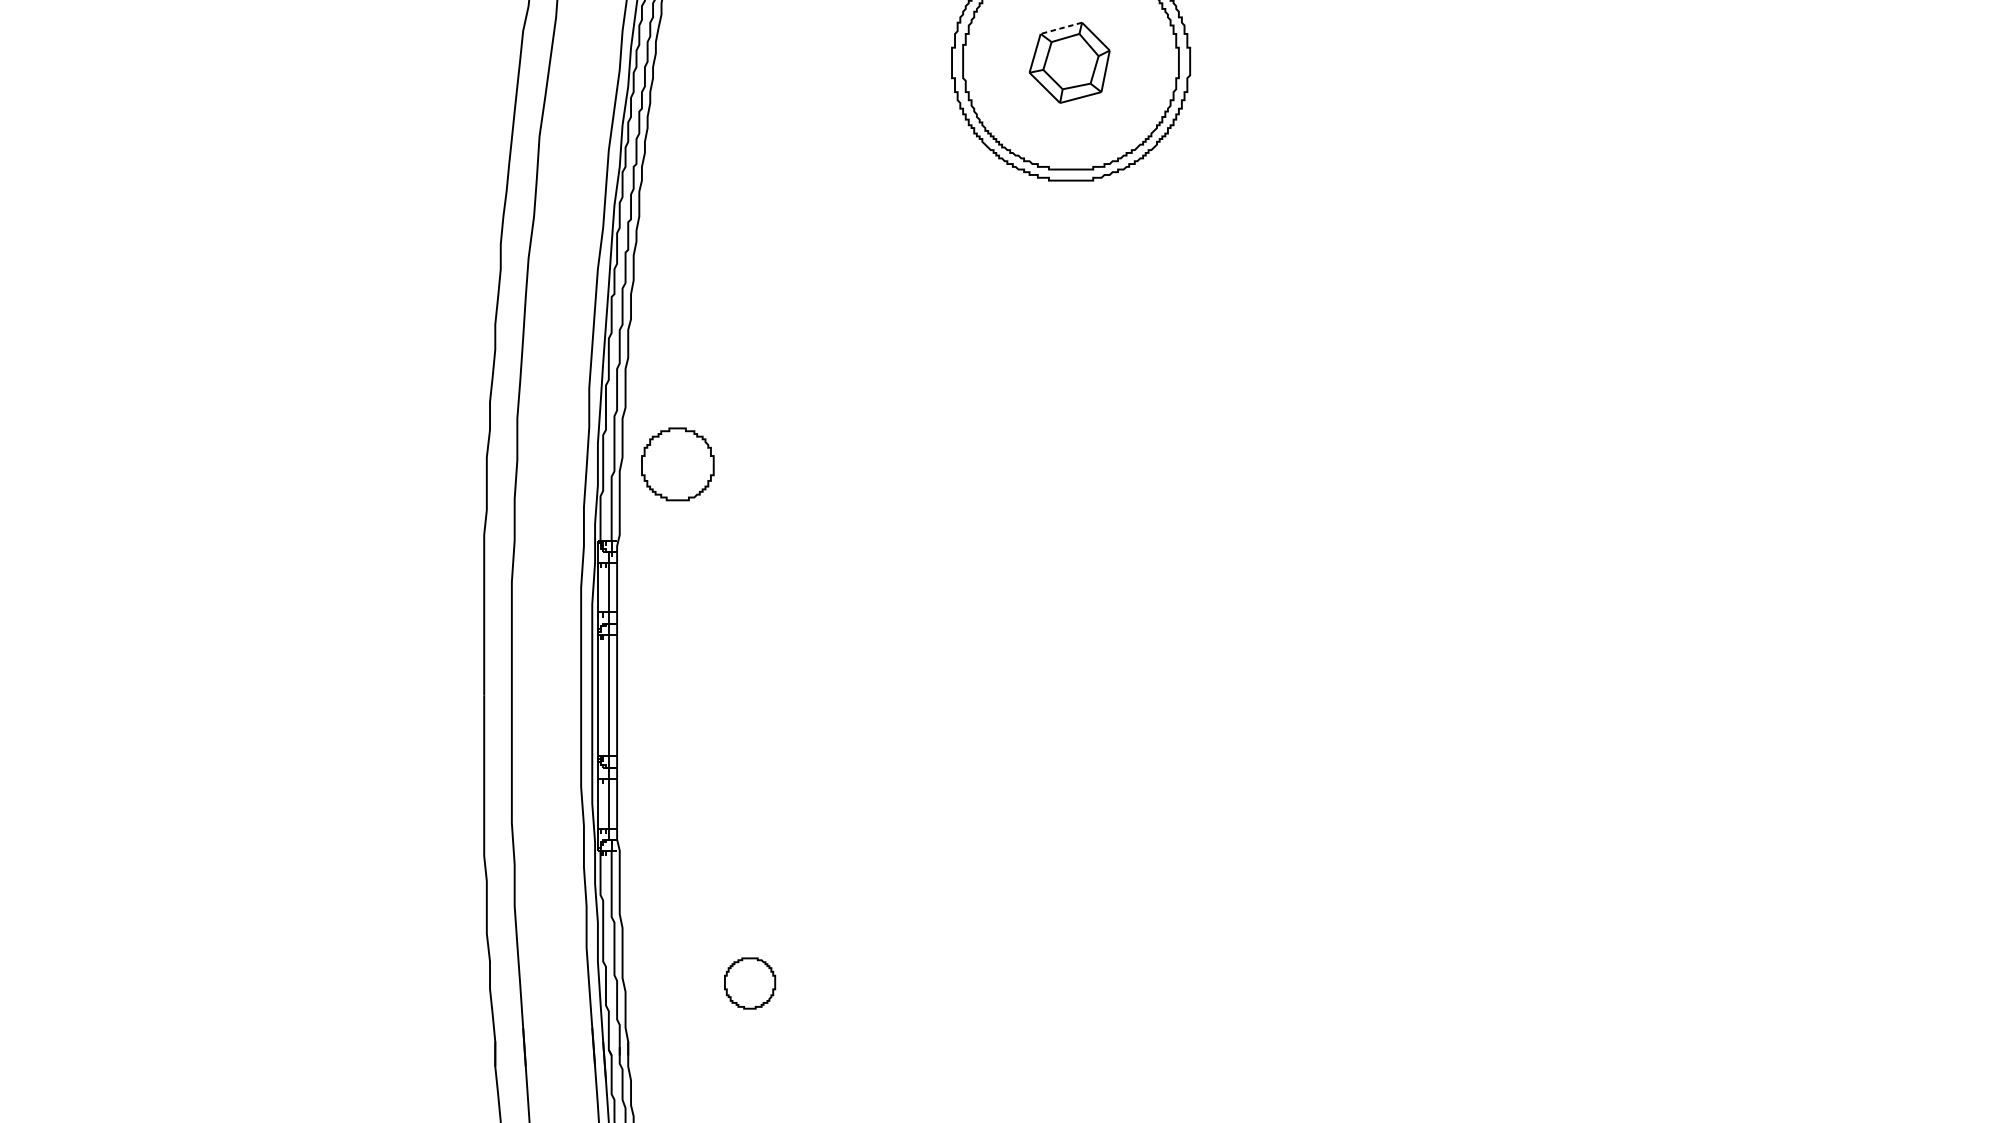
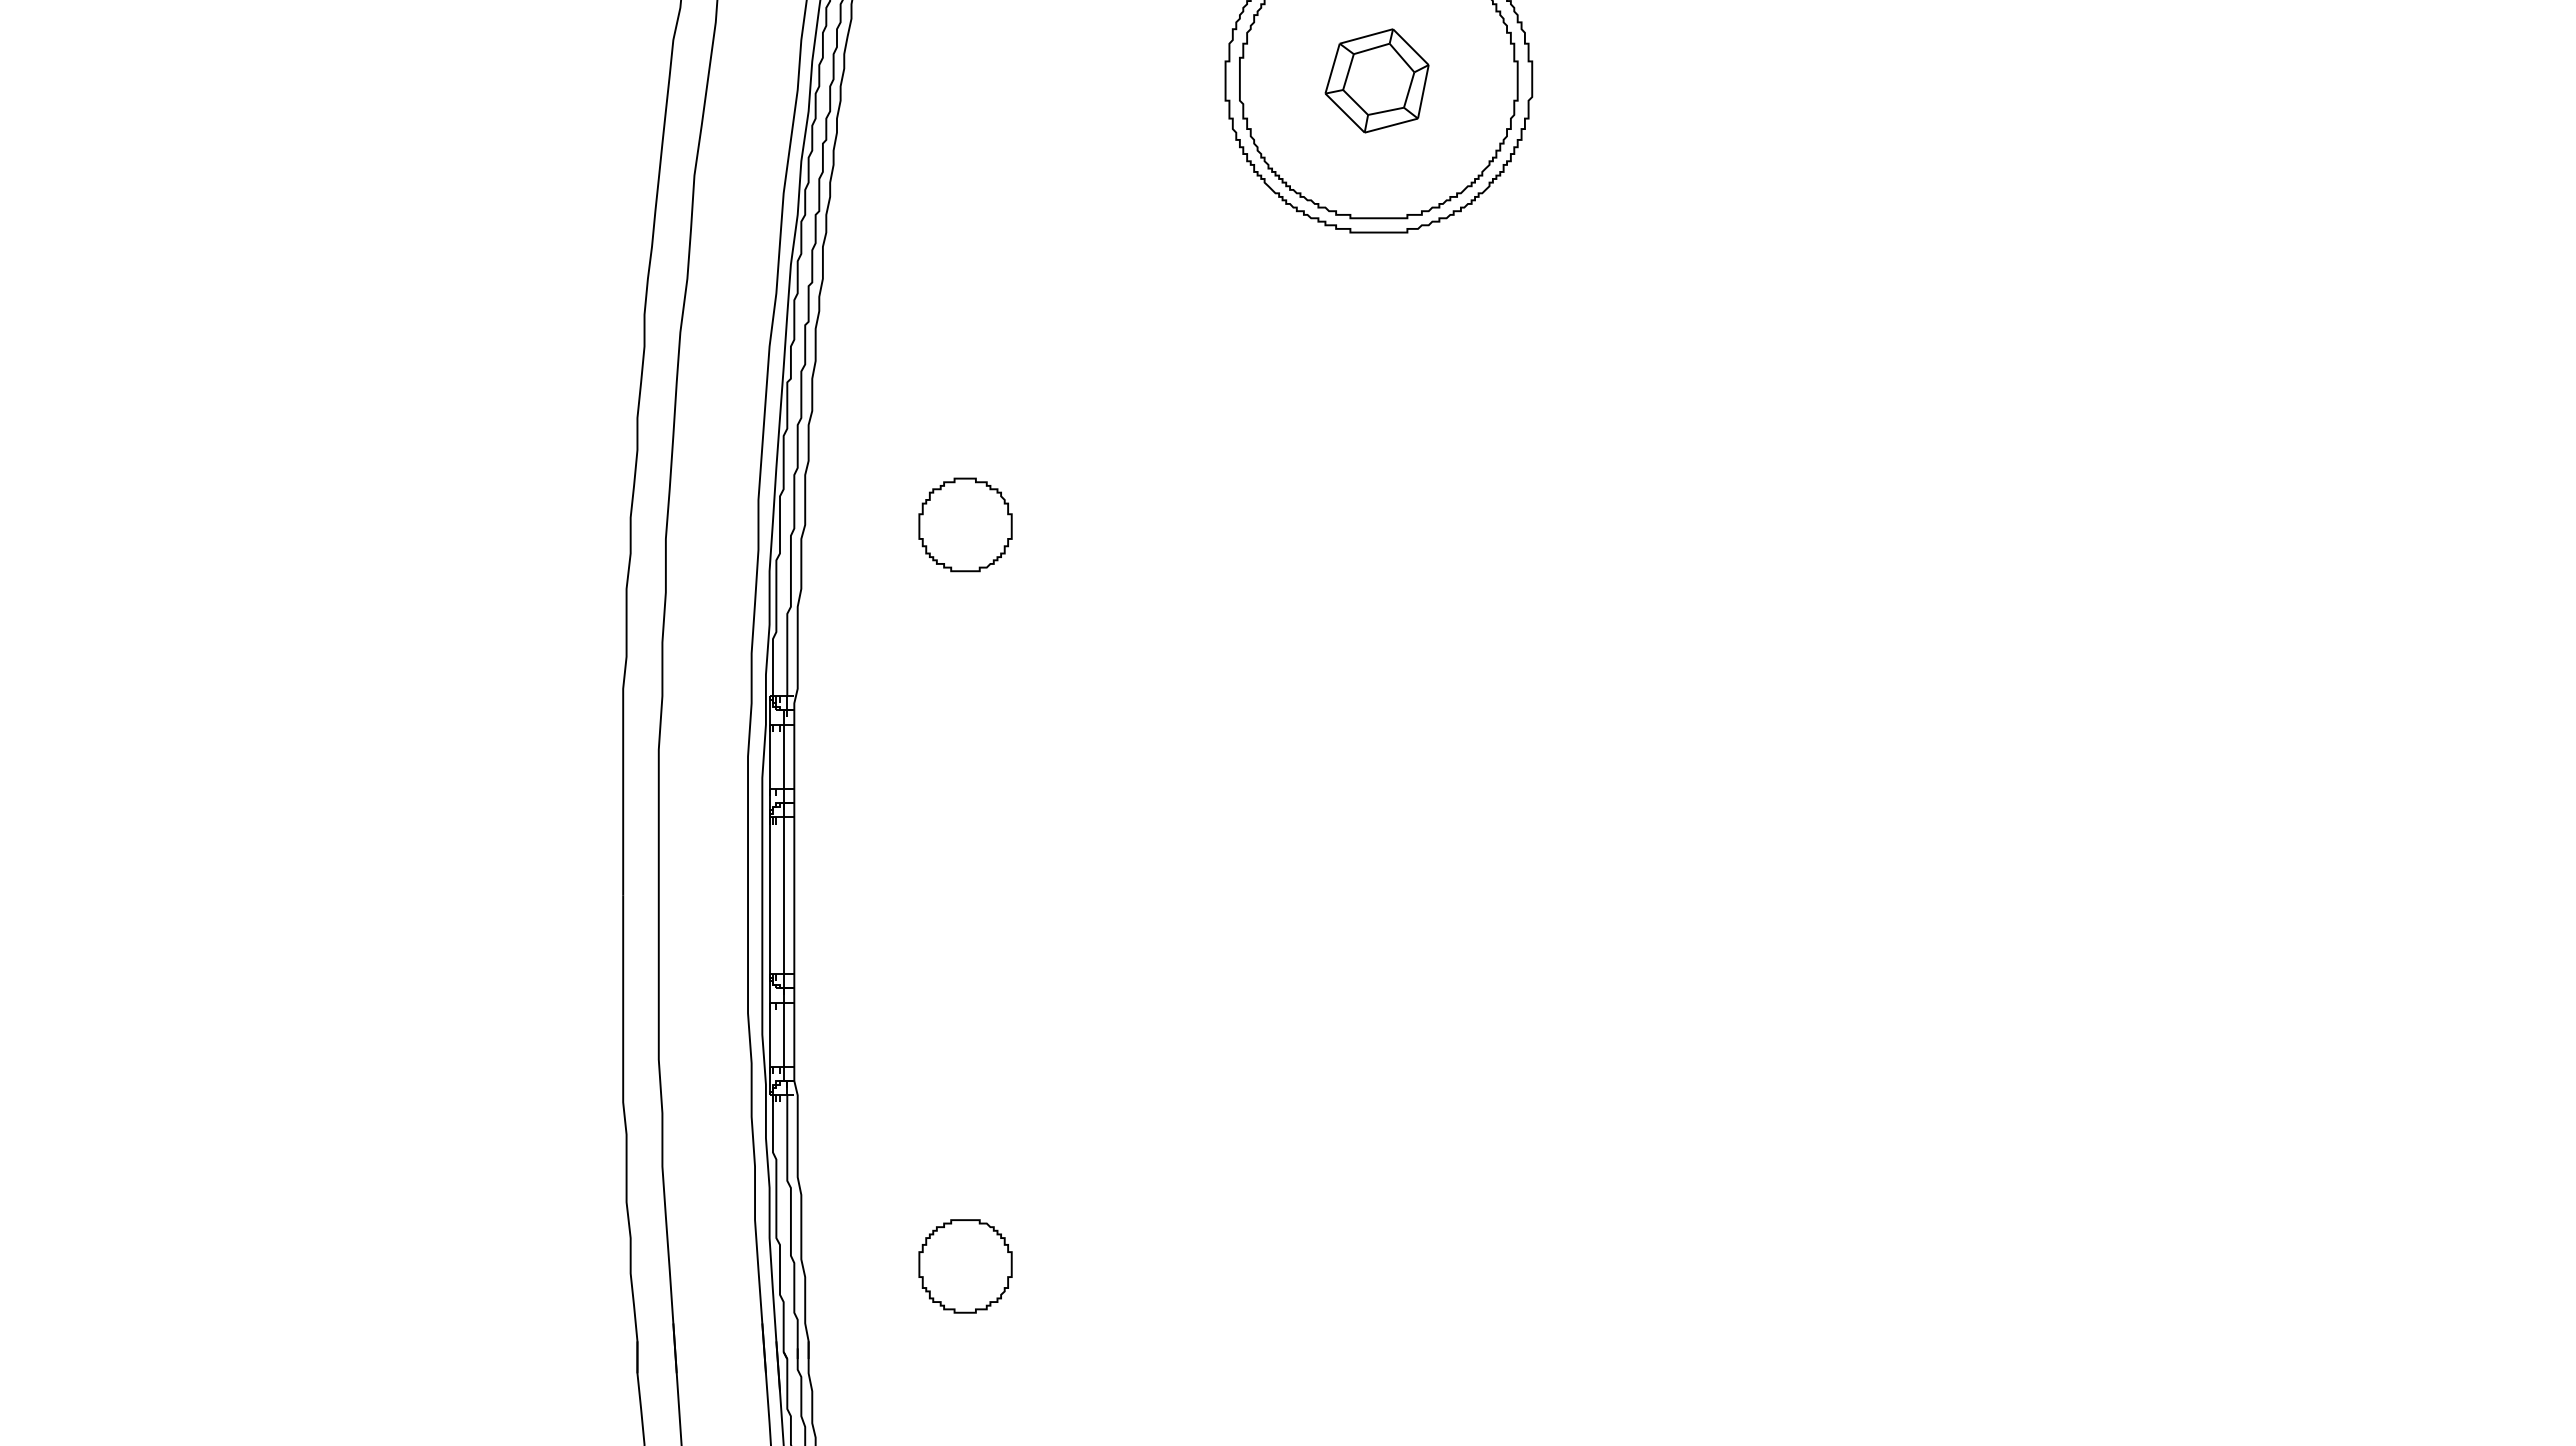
line: (1061, 28) -> (1366, 36), dashed -> solid
part: (677, 464) -> (965, 524), moved
part: (750, 983) -> (965, 1266), size x1.43

